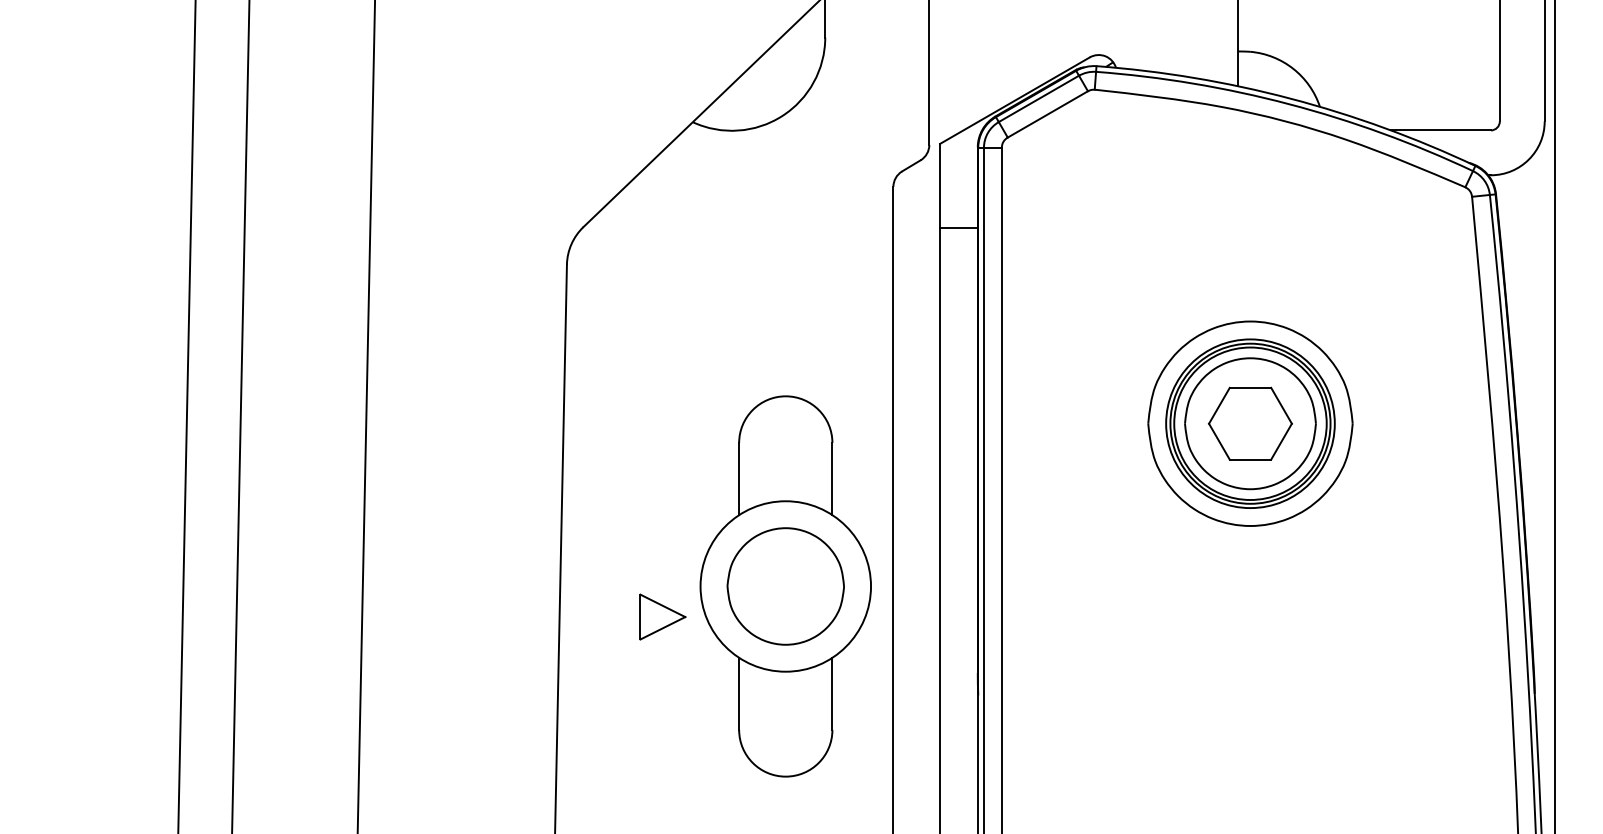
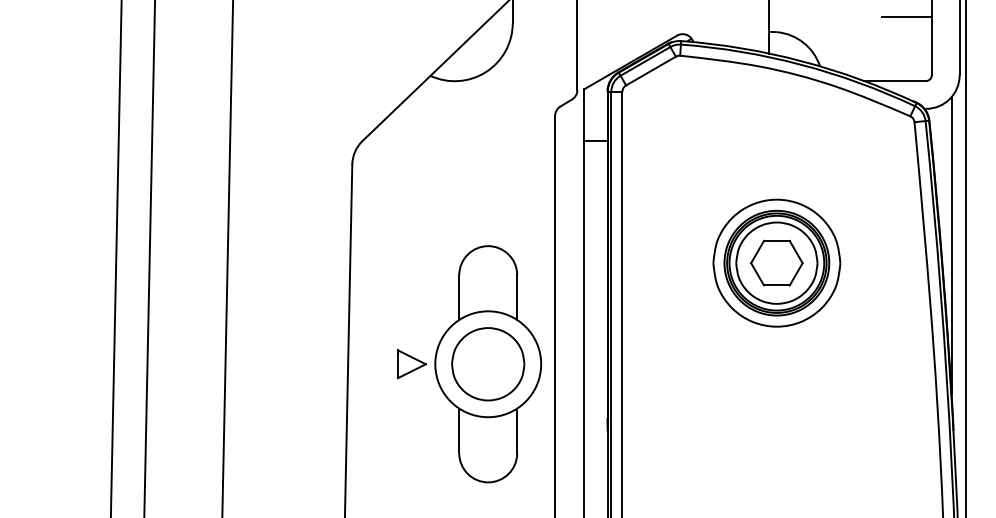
line: (1459, 26) -> (906, 16), added
line: (1531, 395) -> (951, 245), added
part: (662, 617) -> (411, 364), moved

